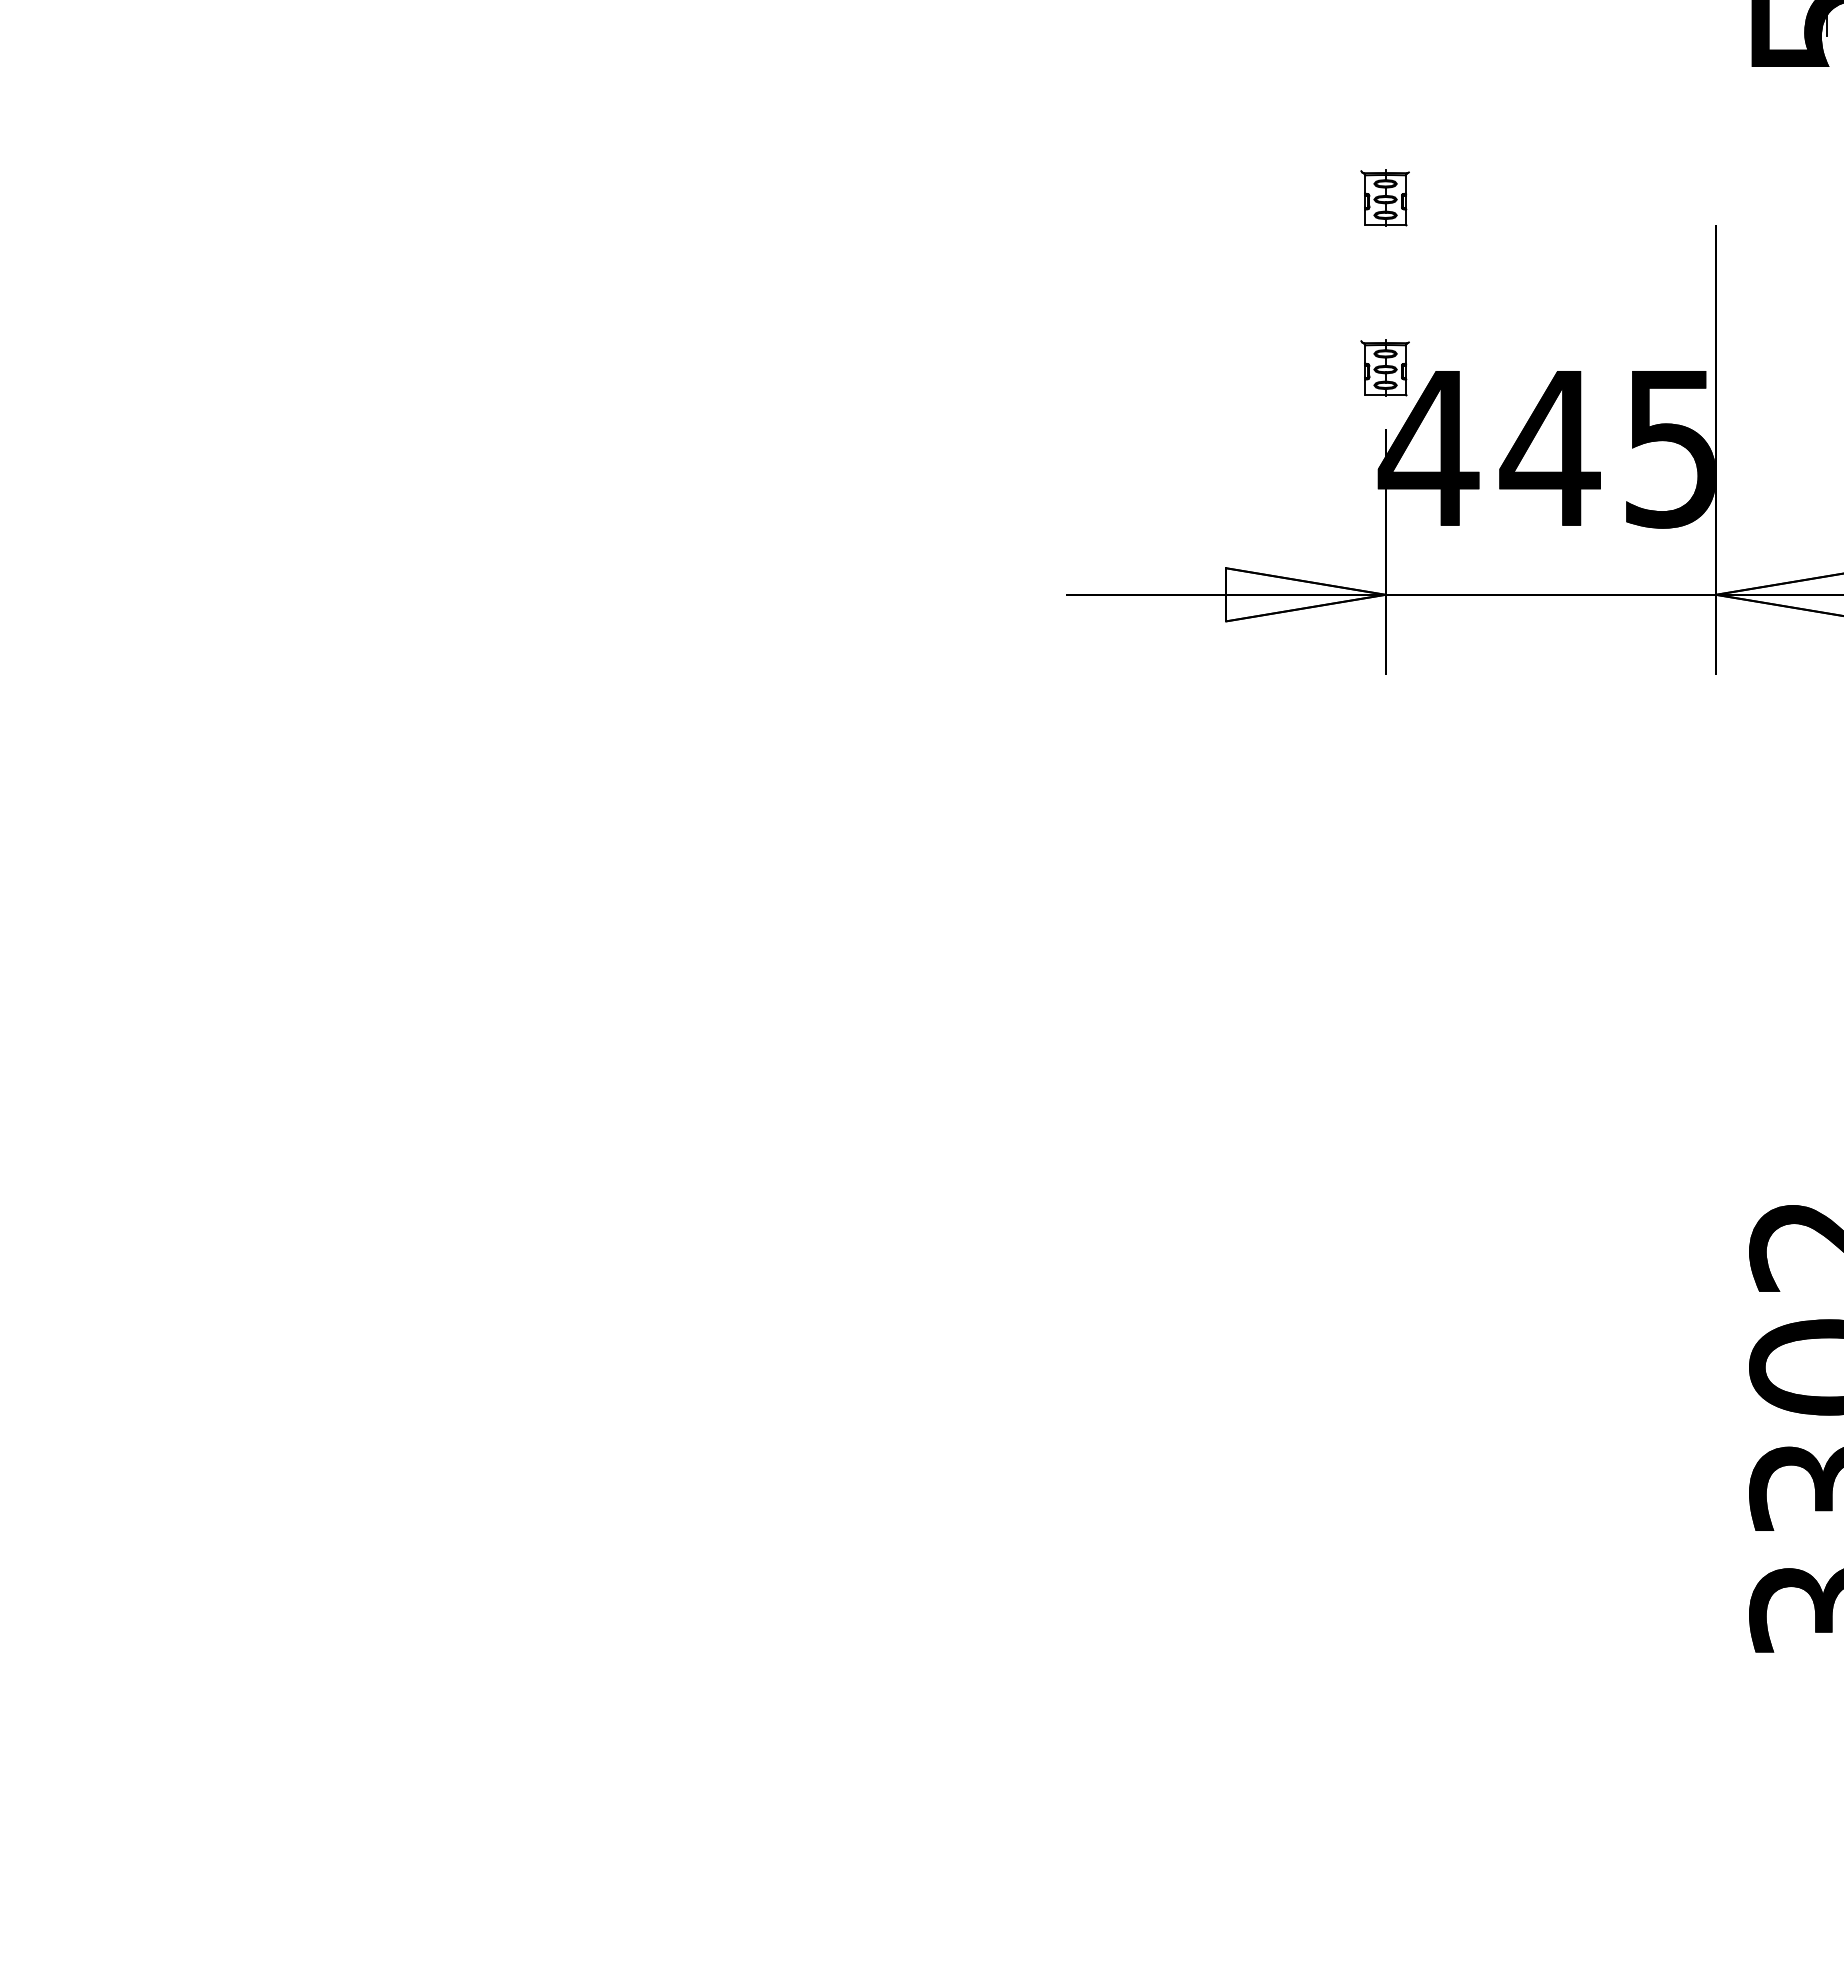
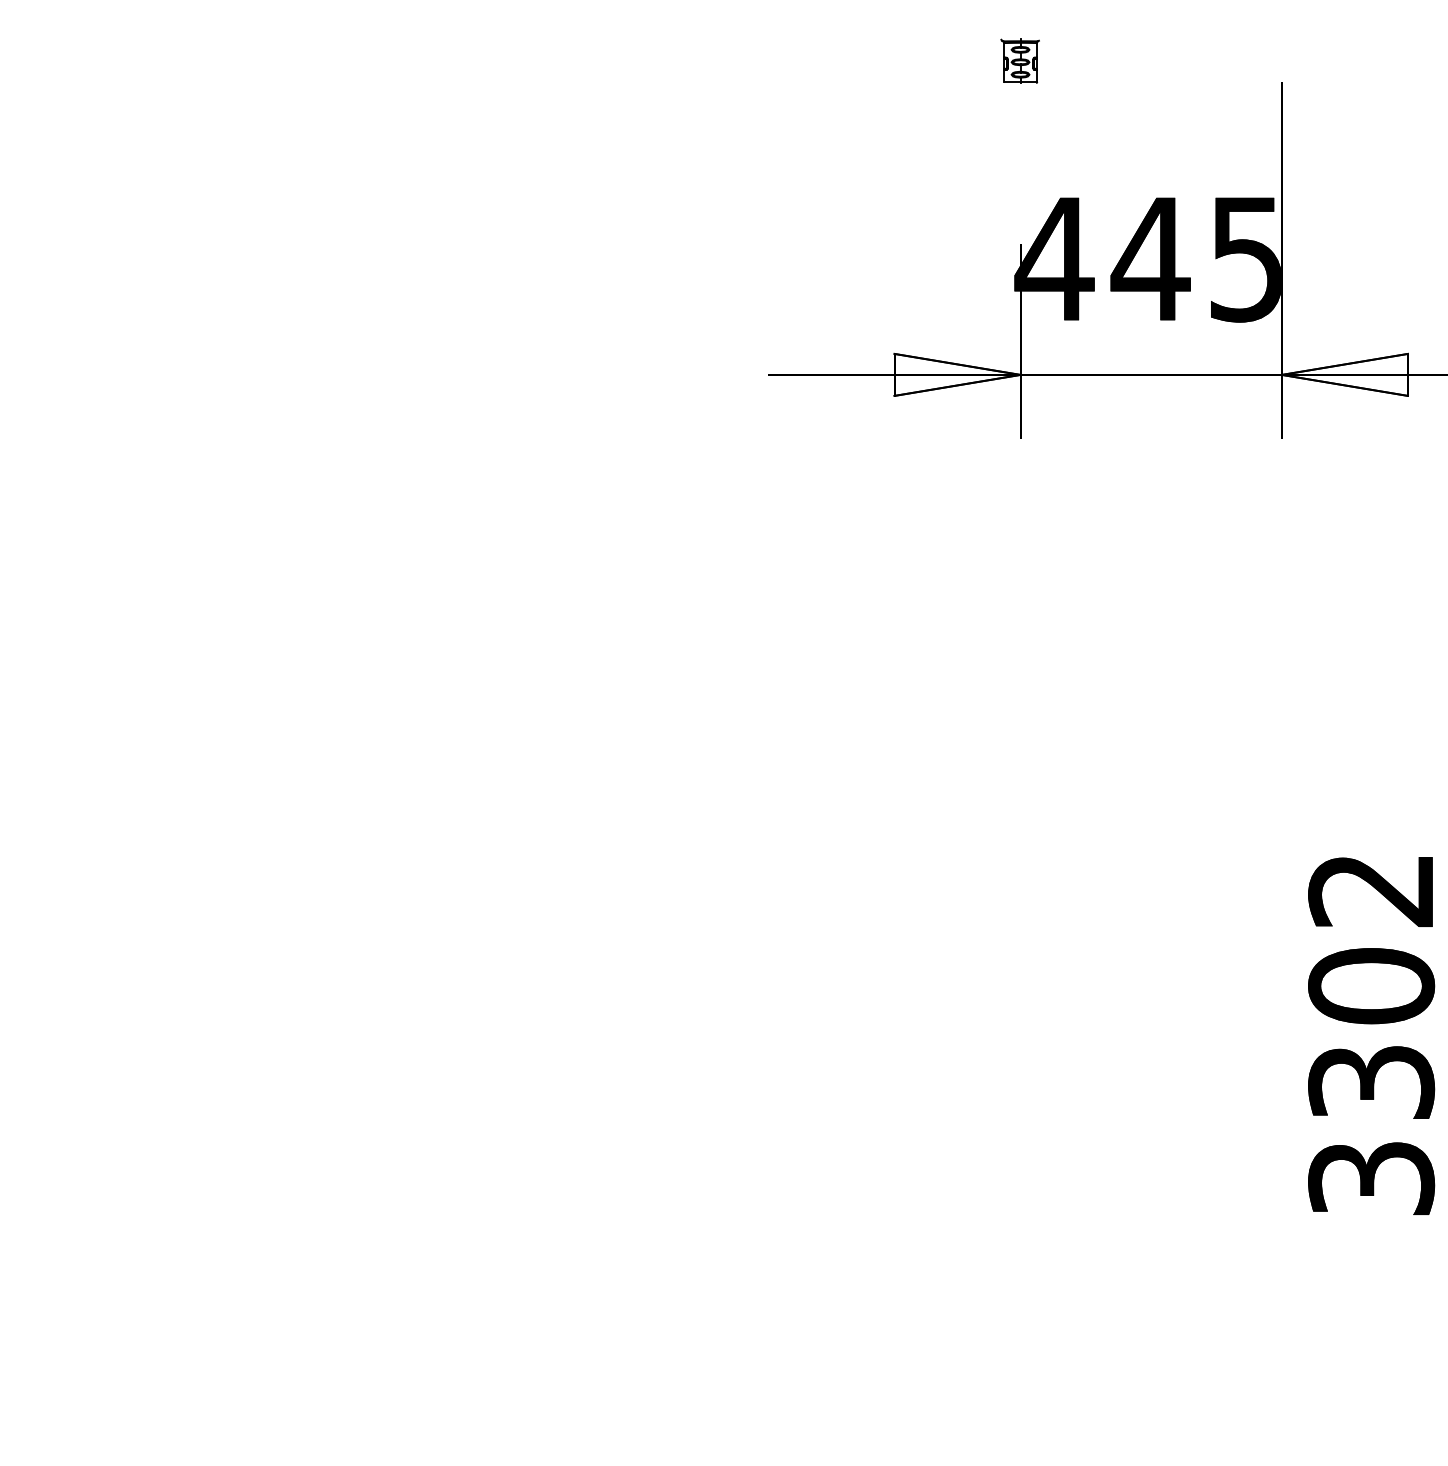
part: (1384, 367) -> (1019, 195), removed

